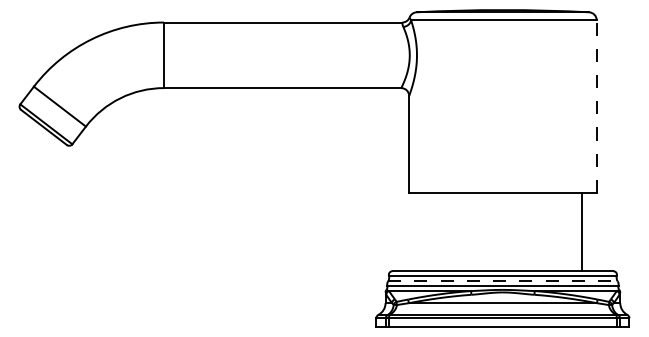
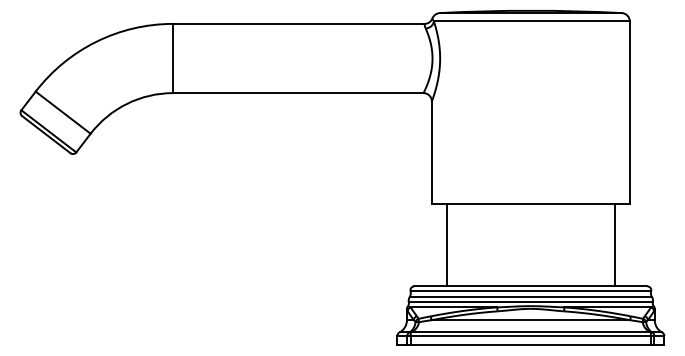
line: (596, 106) -> (629, 112), dashed -> solid
line: (423, 231) -> (447, 244), added
line: (503, 281) -> (531, 297), dashed -> solid

